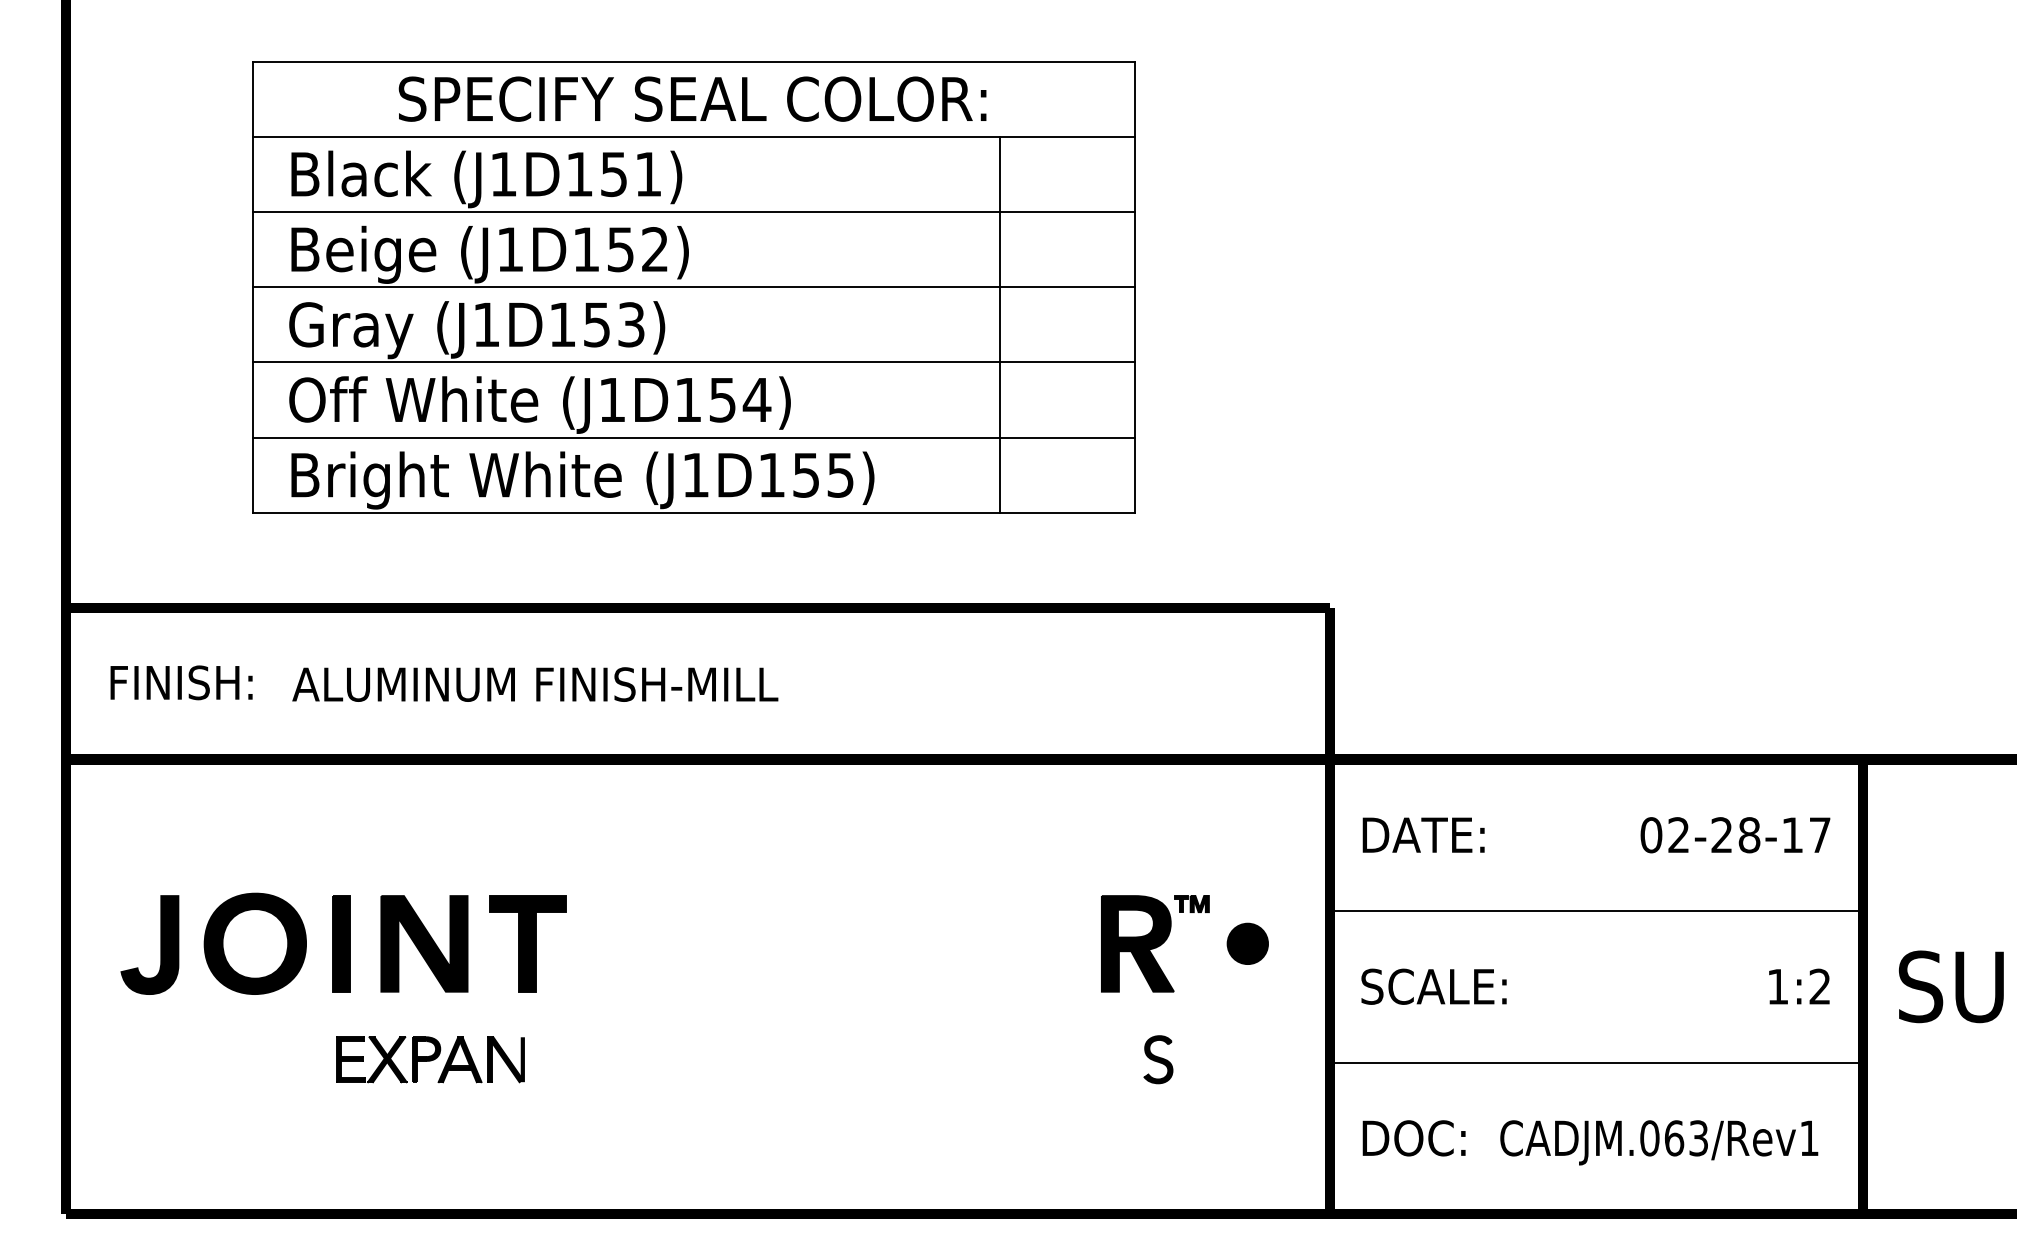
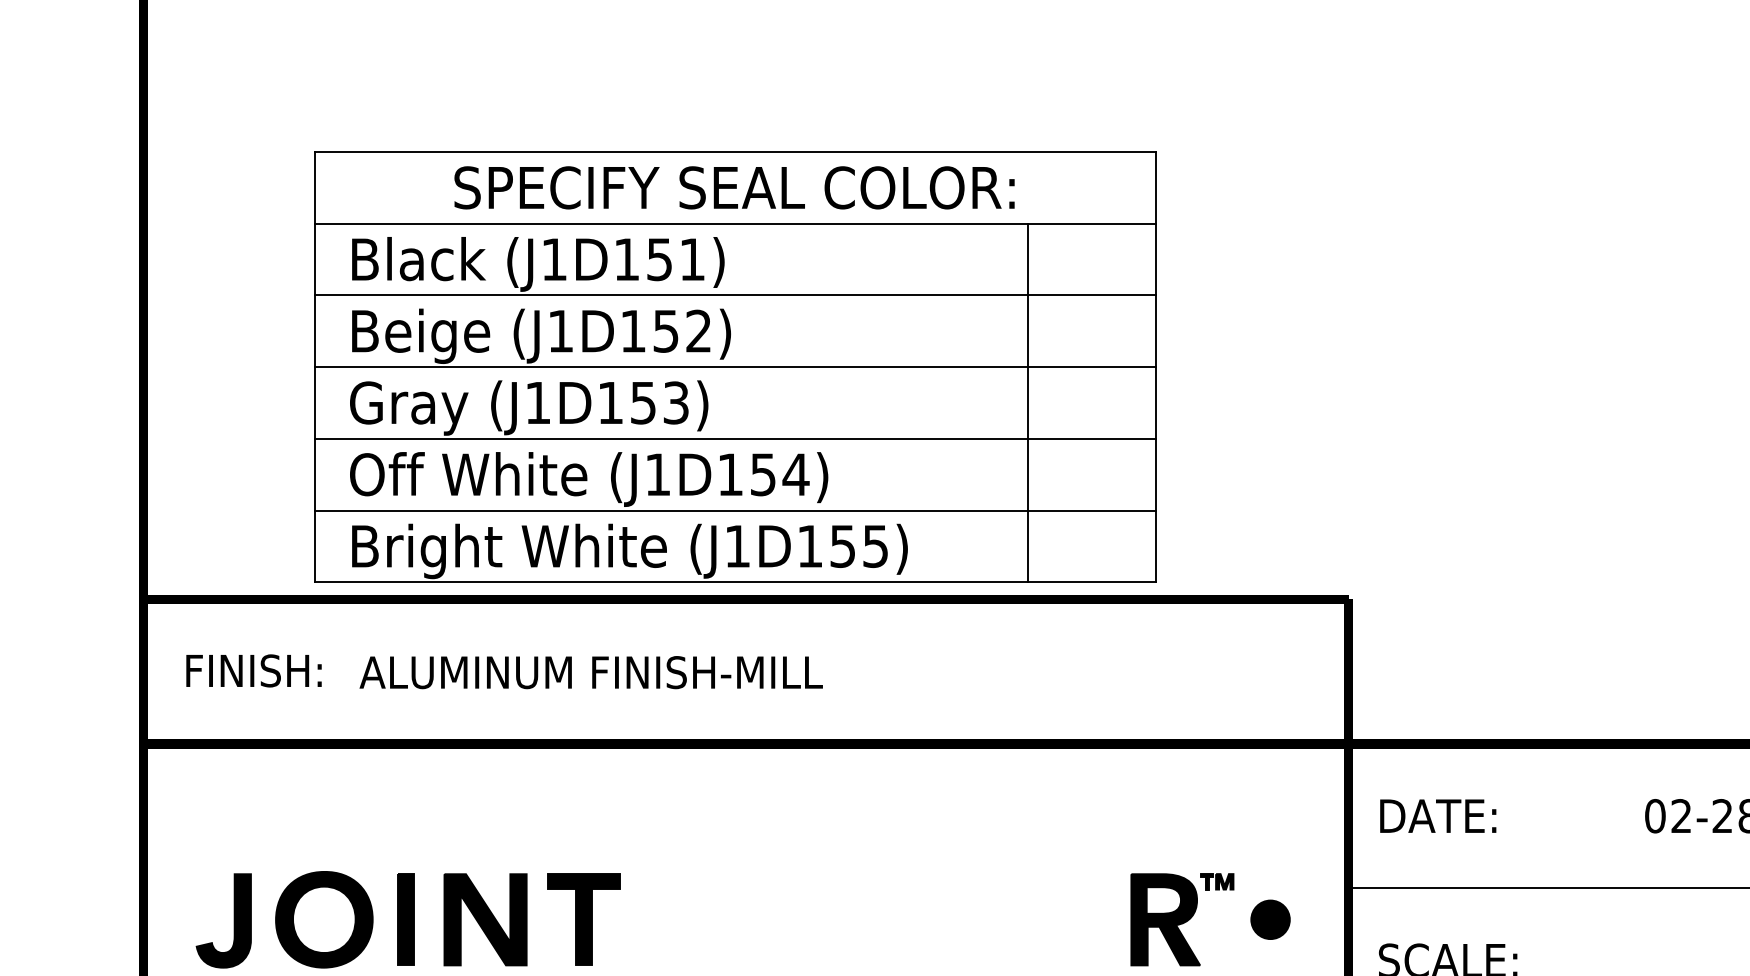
part: (693, 287) -> (735, 367), moved

